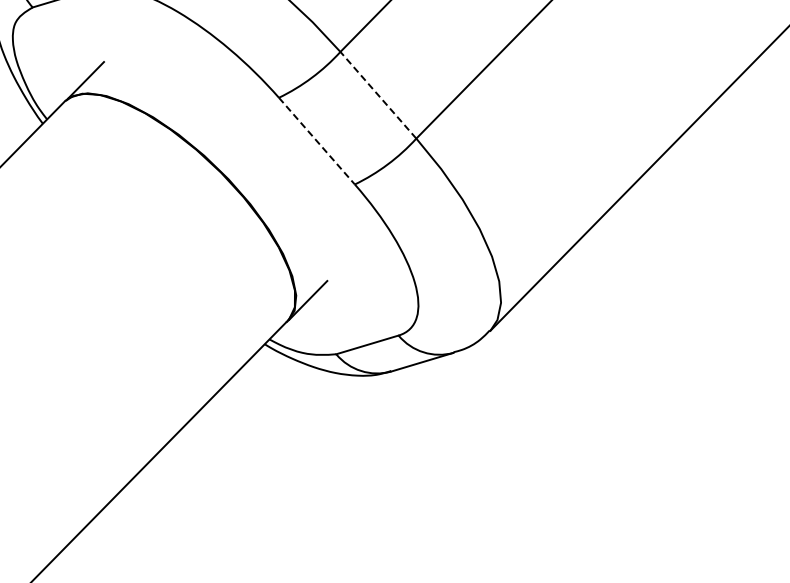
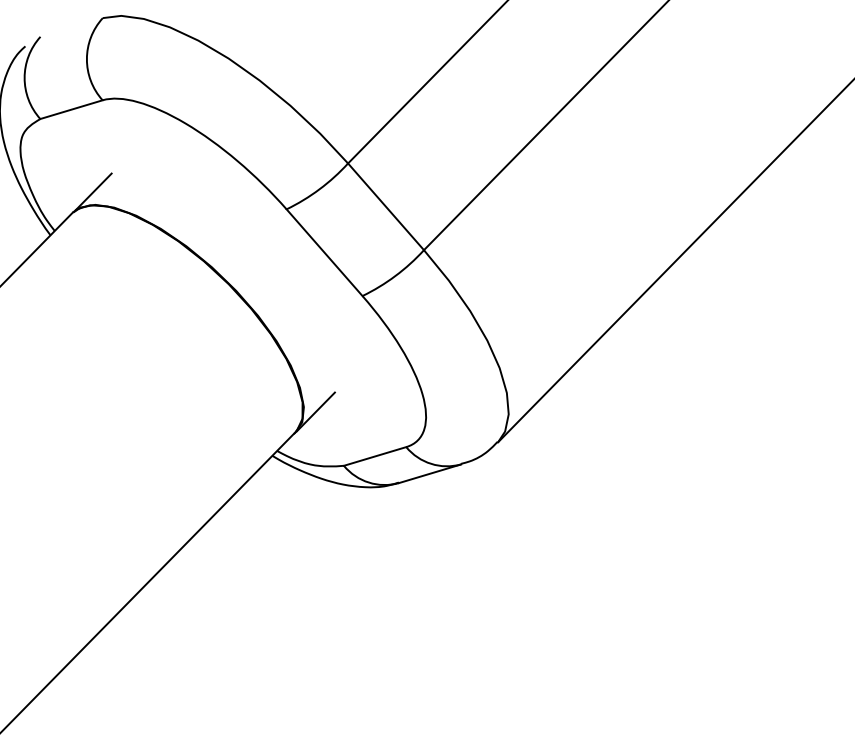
line: (378, 94) -> (386, 206), dashed -> solid
line: (316, 140) -> (324, 252), dashed -> solid

